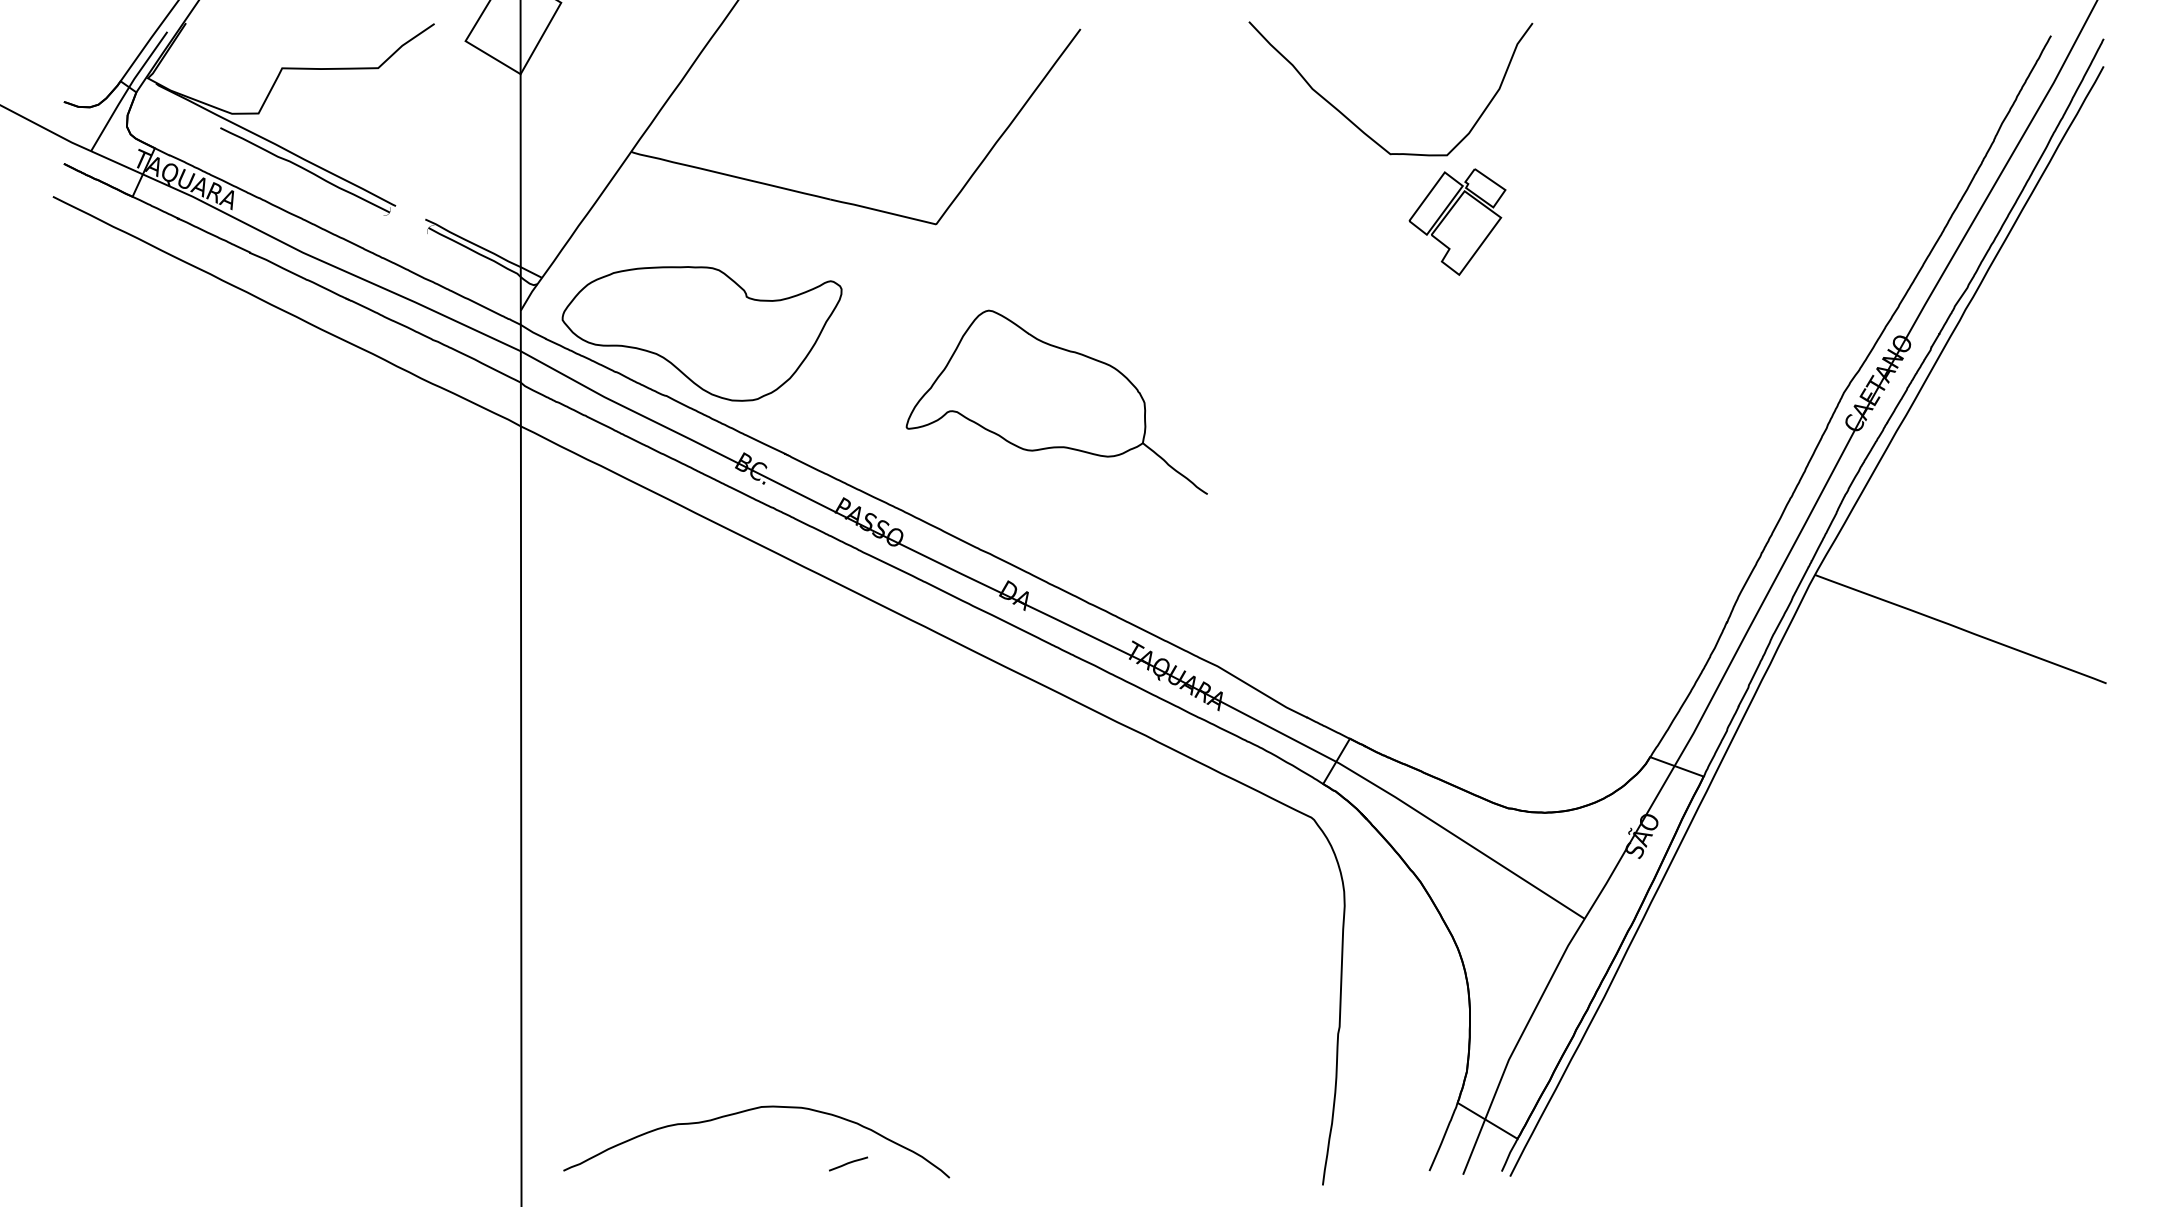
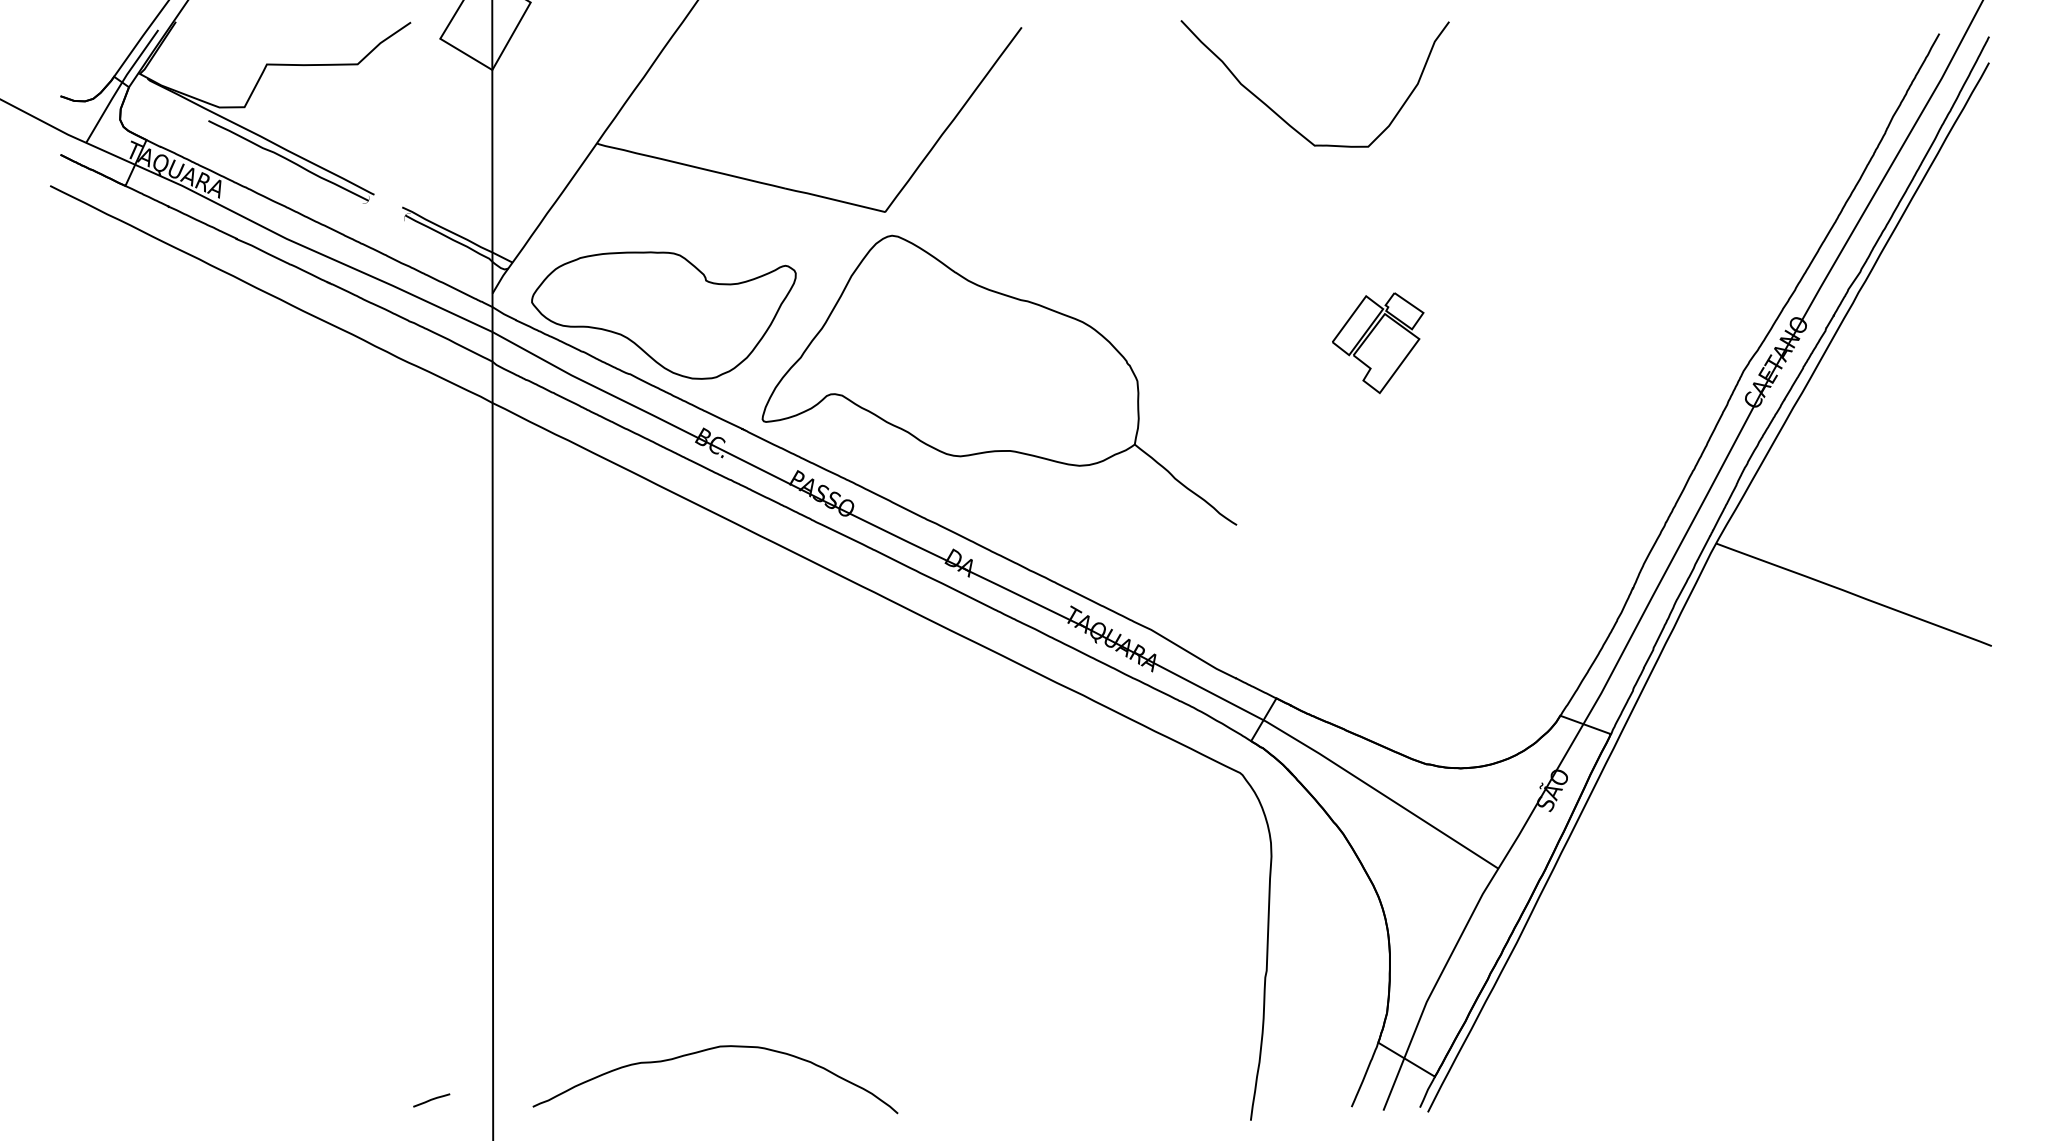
part: (1457, 221) -> (1378, 342), moved
part: (1056, 402) -> (998, 380), size x1.67
line: (848, 1163) -> (431, 1099), moved

